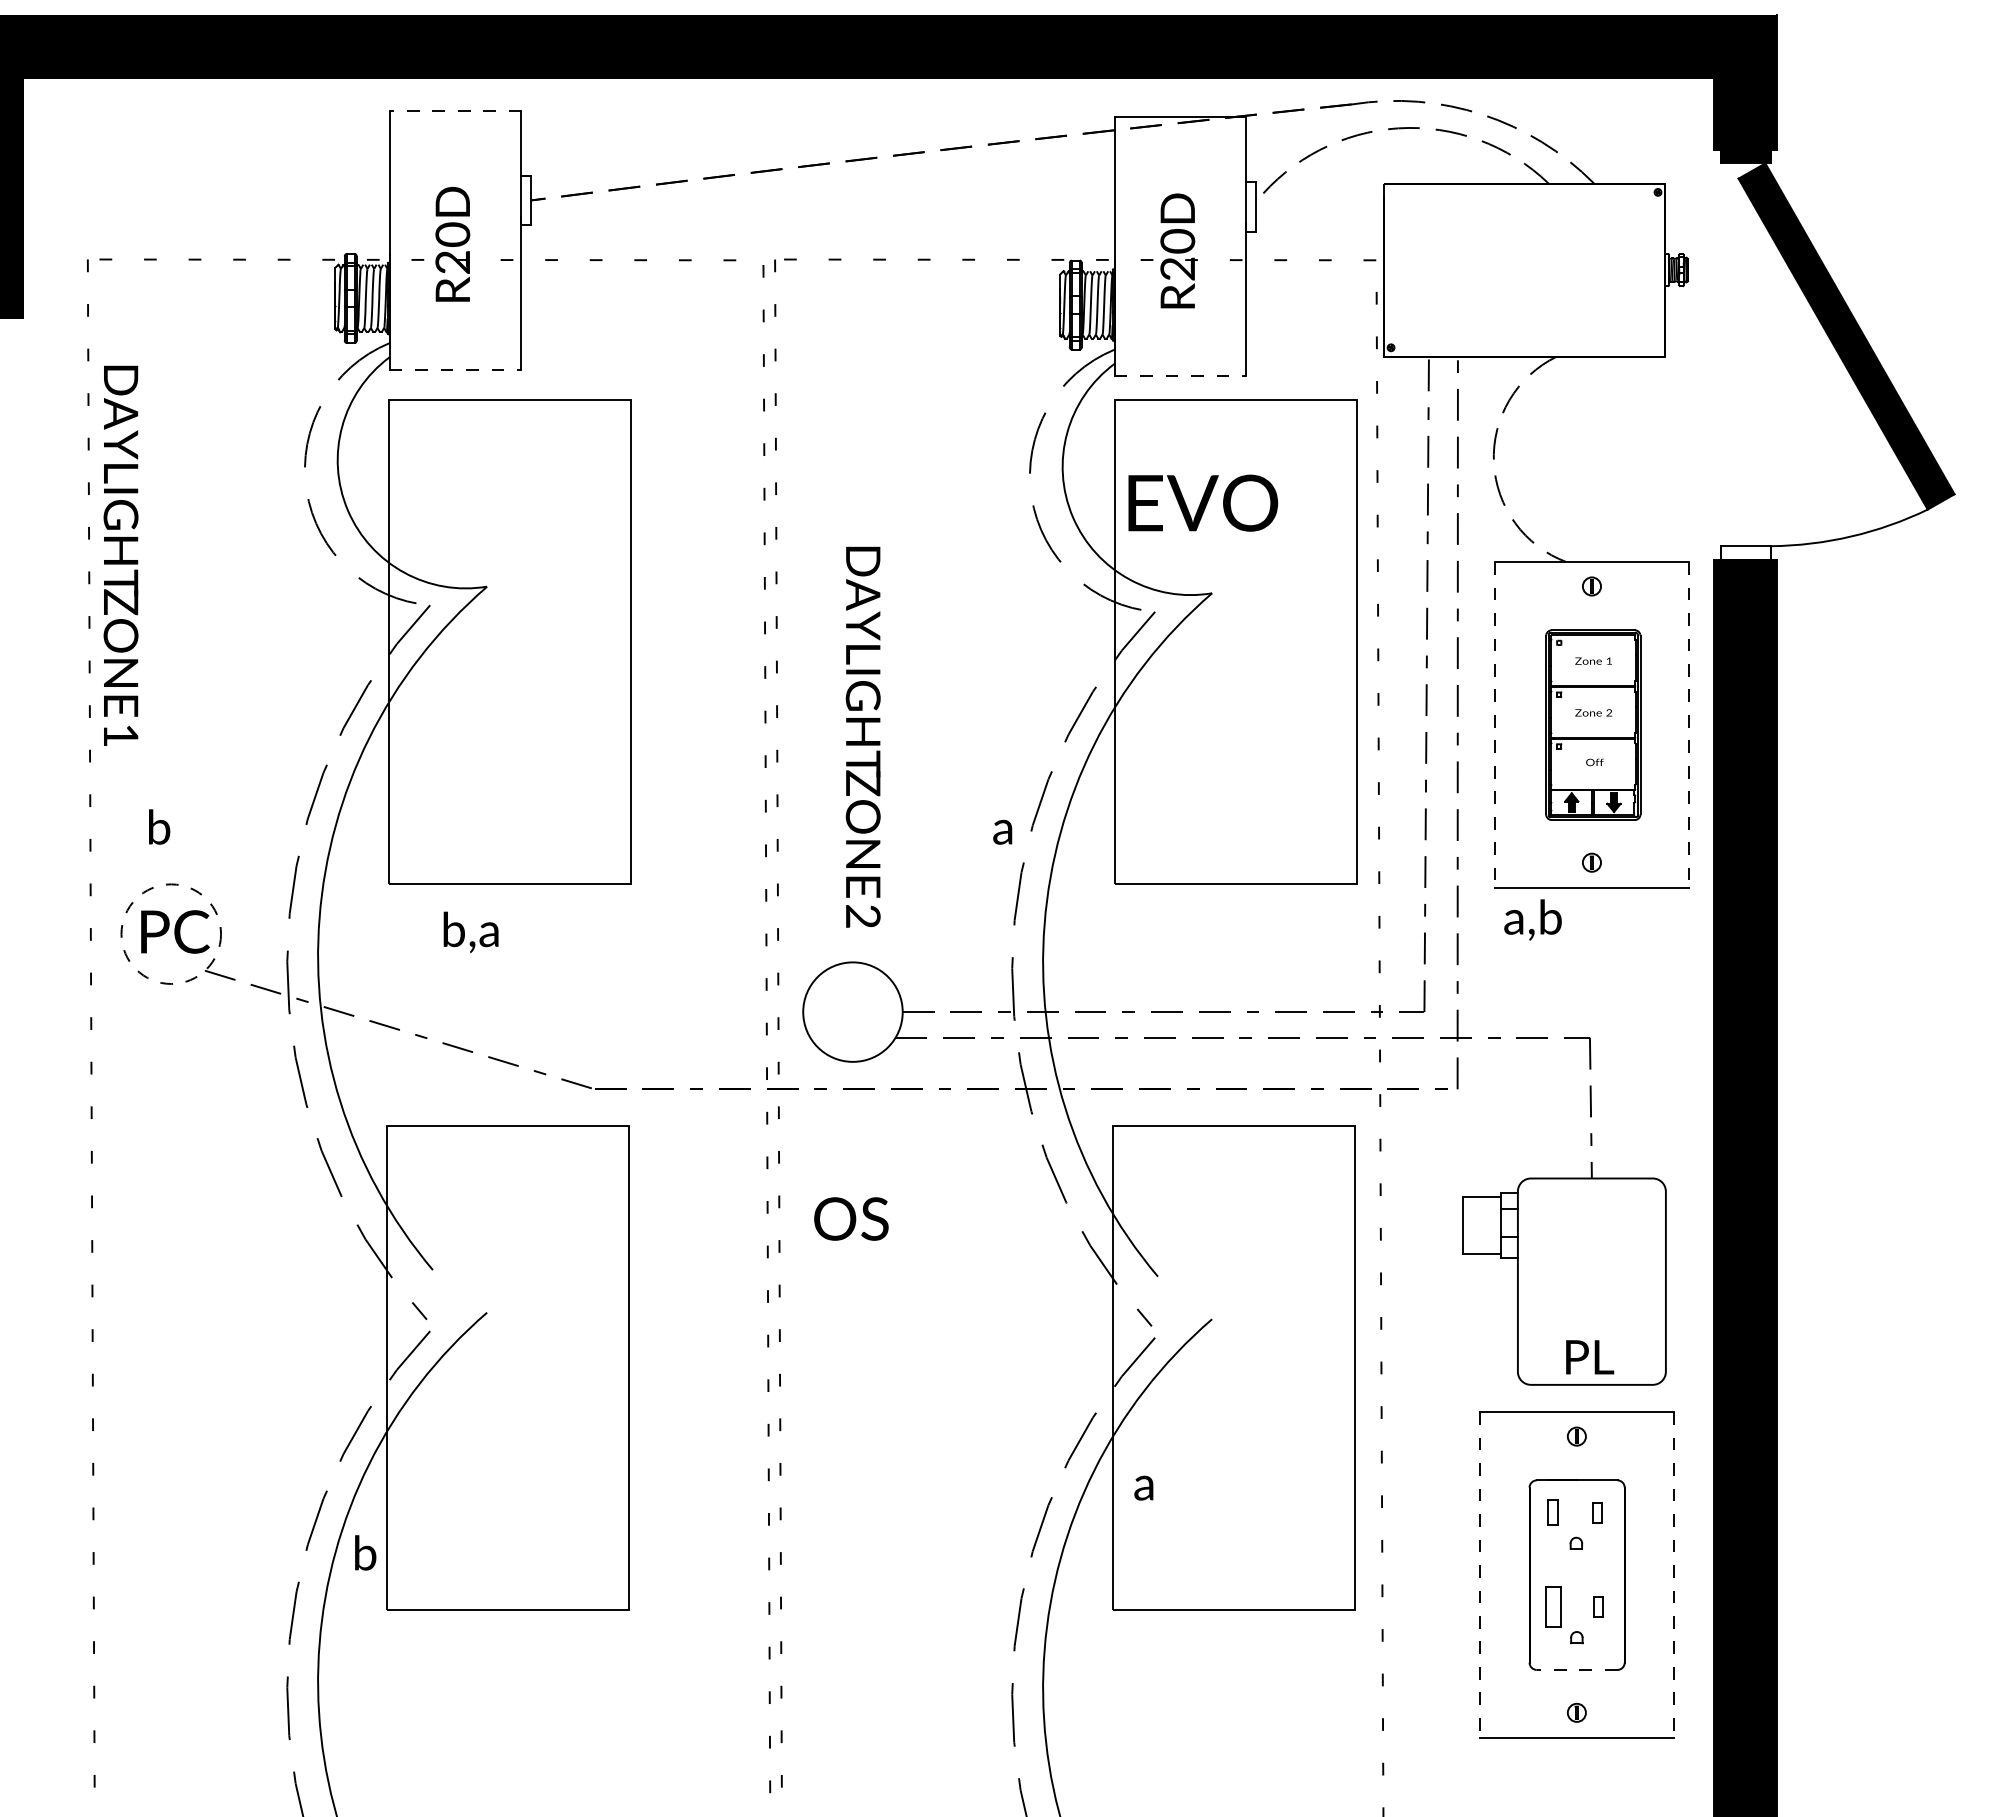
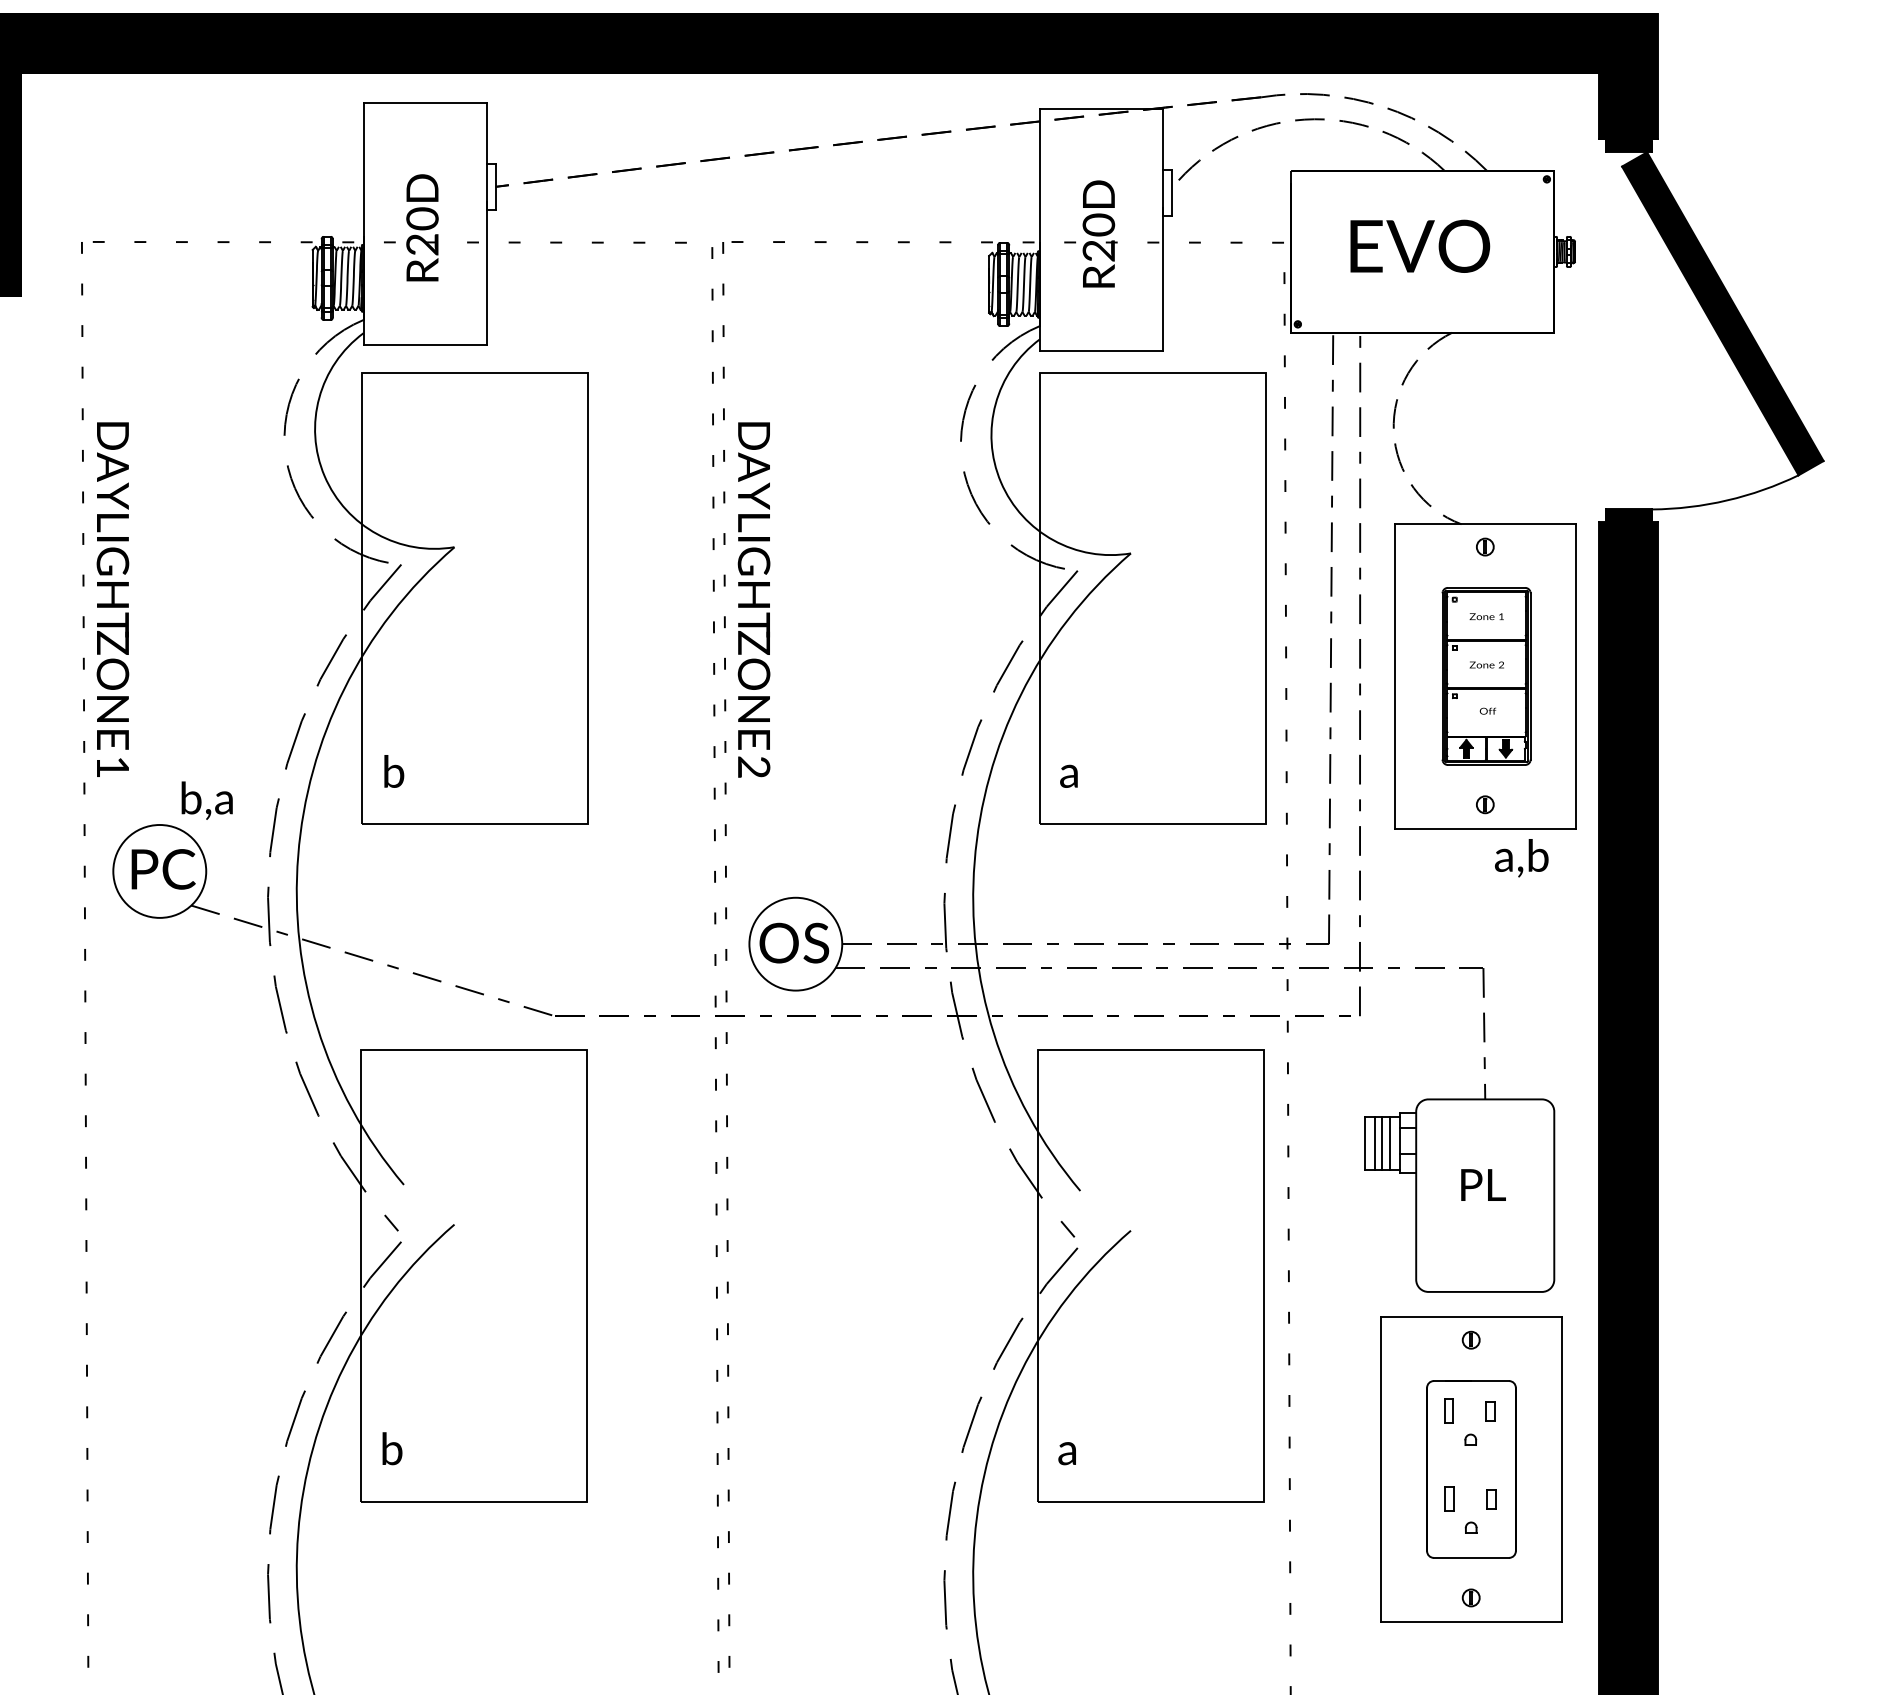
line: (455, 110) -> (424, 102), dashed -> solid
line: (455, 369) -> (424, 344), dashed -> solid
line: (1180, 376) -> (1101, 351), dashed -> solid
text: (1203, 502) -> (1420, 245), moved
fill: (1745, 552) -> (1628, 515), added
text: (120, 555) -> (112, 599), moved
line: (1494, 725) -> (1394, 676), dashed -> solid
line: (1689, 725) -> (1576, 676), dashed -> solid
text: (862, 736) -> (753, 599), moved
text: (159, 826) -> (394, 770), moved
text: (1002, 831) -> (1068, 775), moved
text: (1532, 919) -> (1521, 857), moved
text: (470, 931) -> (206, 799), moved
circle: (171, 933) -> (160, 870), dashed -> solid
text: (851, 1218) -> (794, 942), moved
line: (1473, 1225) -> (1374, 1143), added
line: (1481, 1225) -> (1382, 1143), added
line: (1489, 1225) -> (1389, 1143), added
text: (1590, 1357) -> (1483, 1185), moved
text: (1143, 1487) -> (1066, 1453), moved
text: (365, 1552) -> (392, 1448), moved
line: (1479, 1575) -> (1380, 1469), dashed -> solid
line: (1674, 1575) -> (1562, 1469), dashed -> solid
part: (1553, 1606) -> (1449, 1498), size x0.62
line: (1576, 1669) -> (1470, 1557), dashed -> solid

